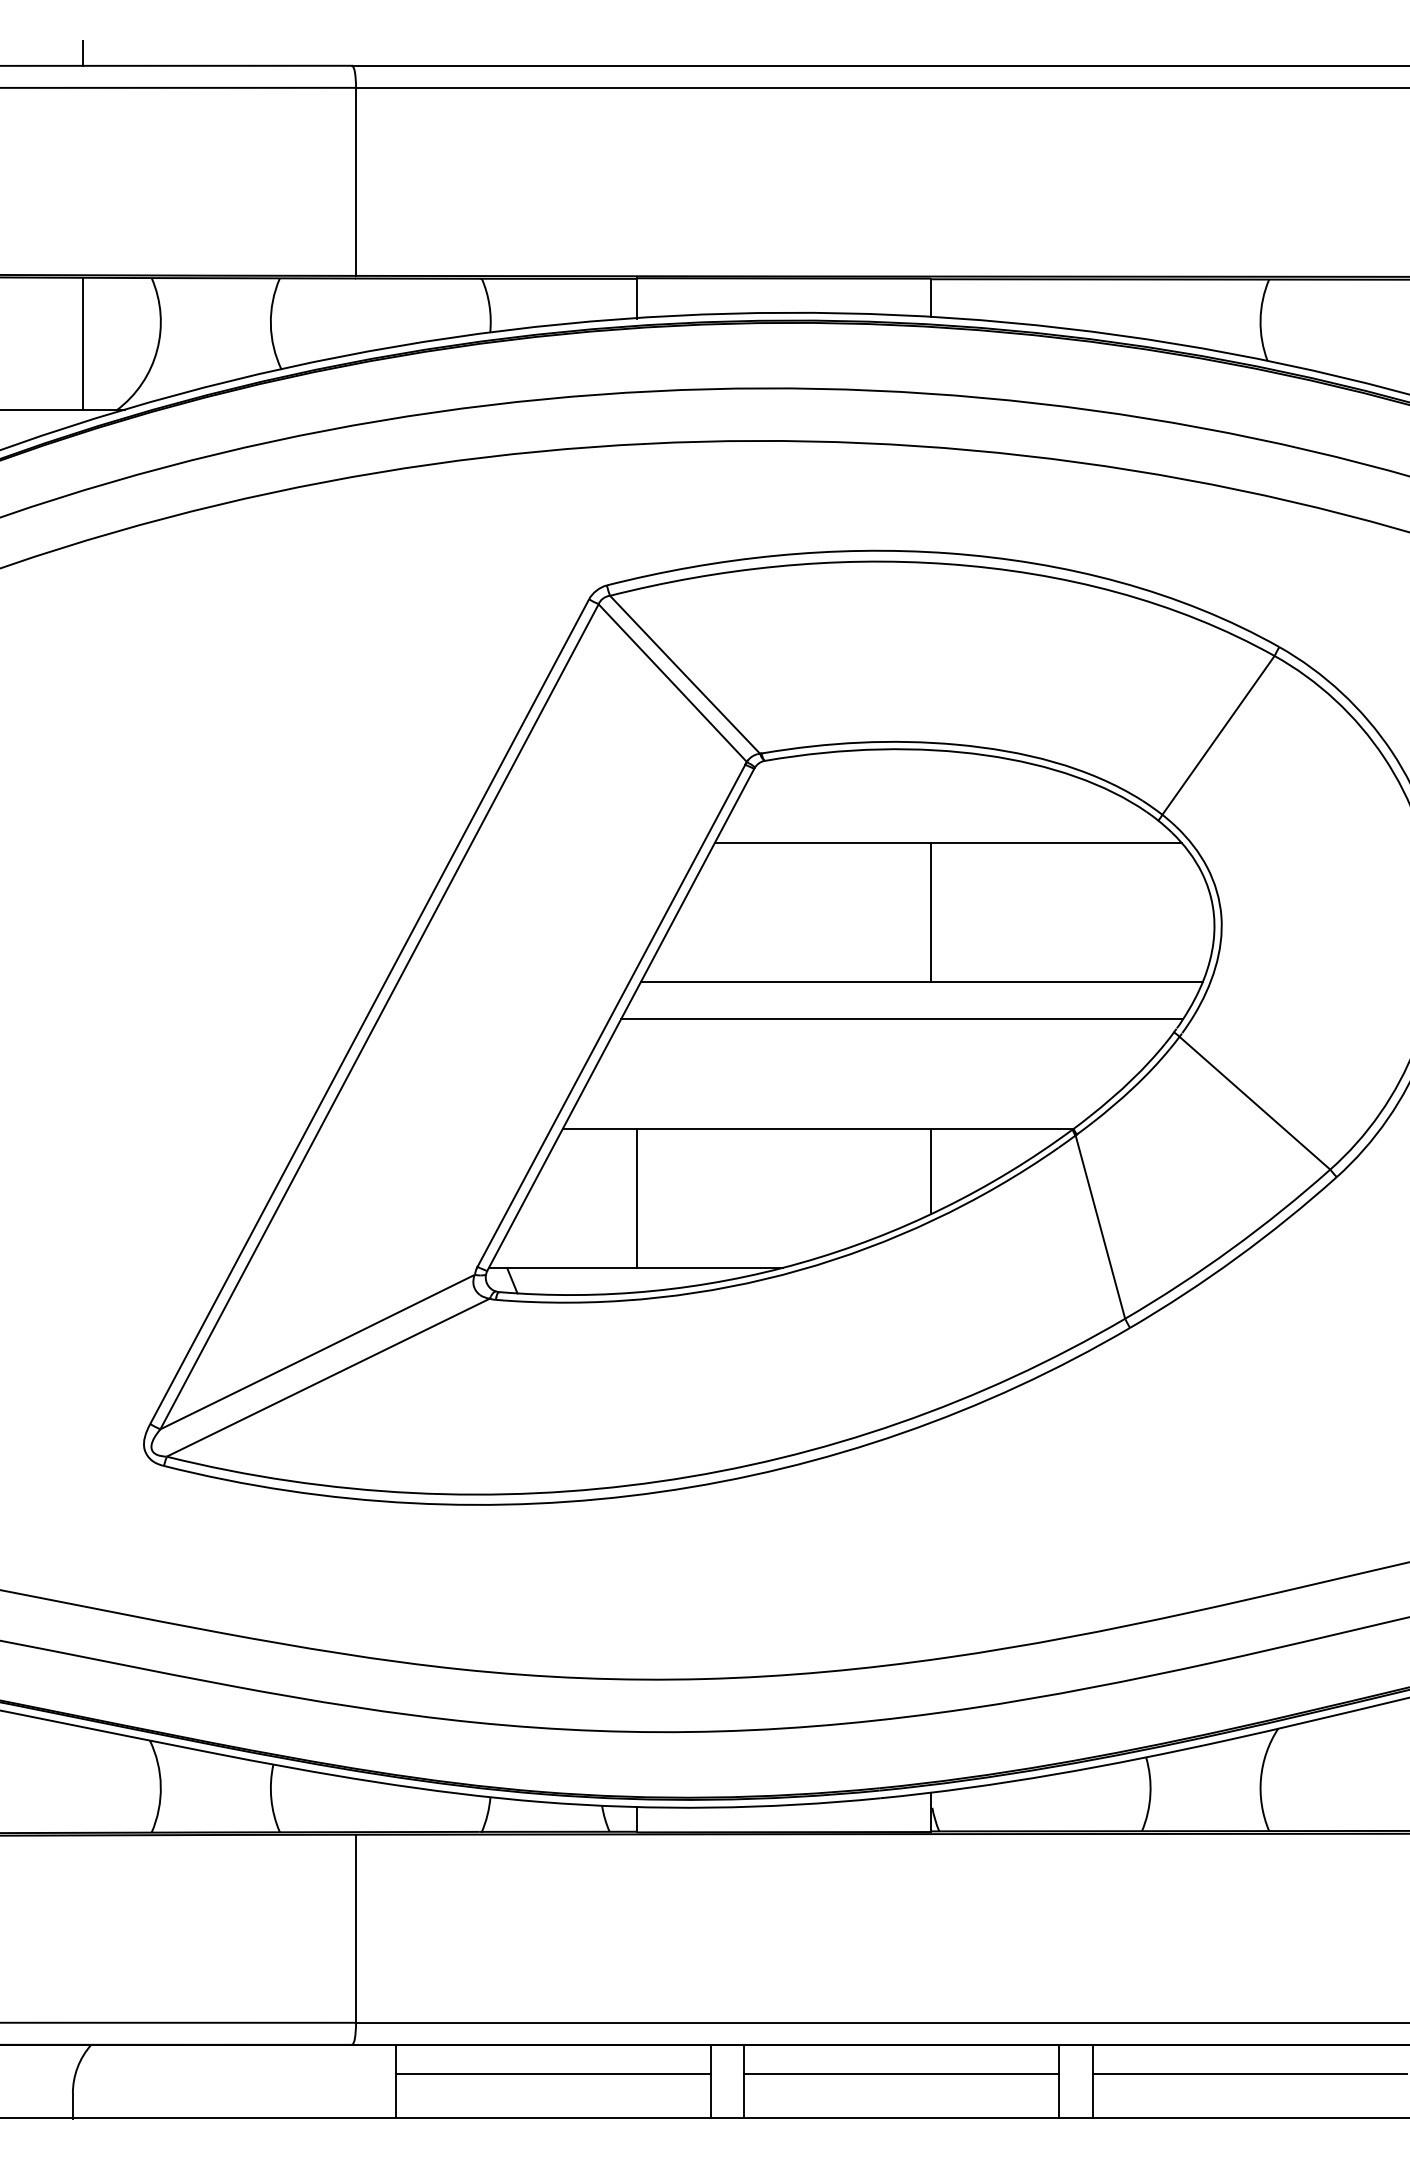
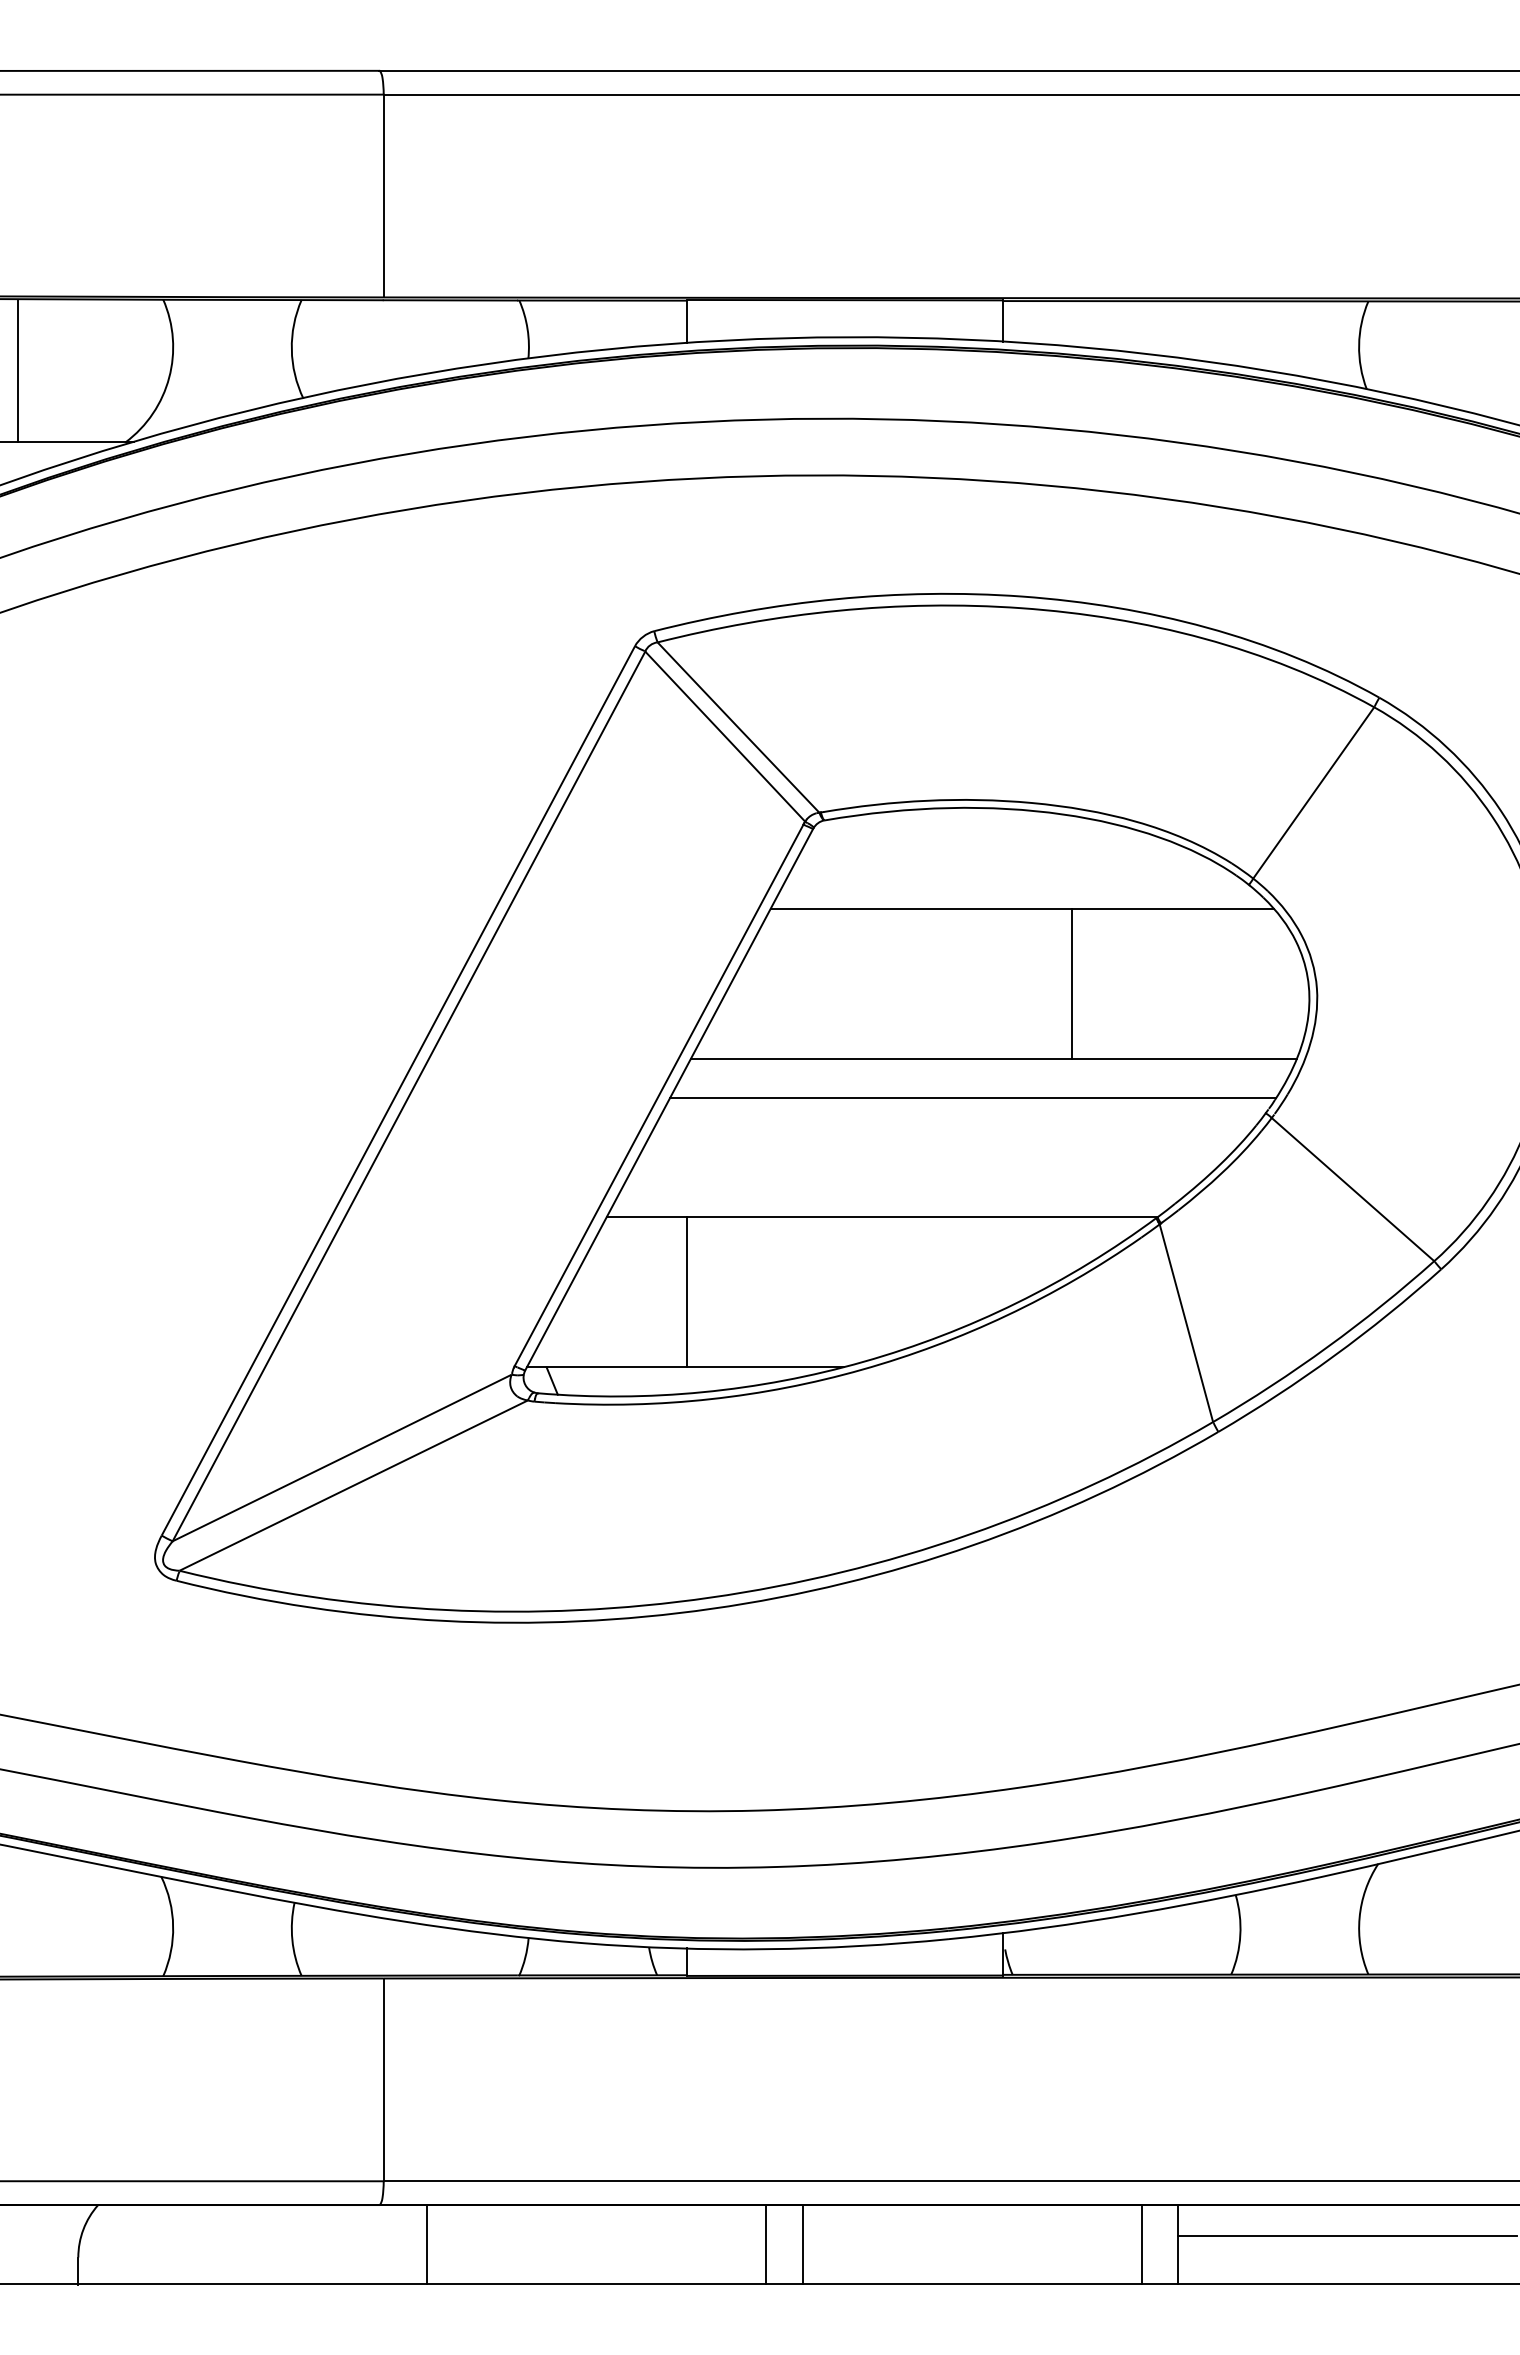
line: (83, 52) -> (89, 56), removed
line: (83, 343) -> (18, 370), moved
line: (930, 912) -> (1072, 983), moved
line: (930, 1170) -> (1003, 1262), removed
line: (553, 2074) -> (596, 2236), removed
line: (901, 2074) -> (971, 2236), removed

